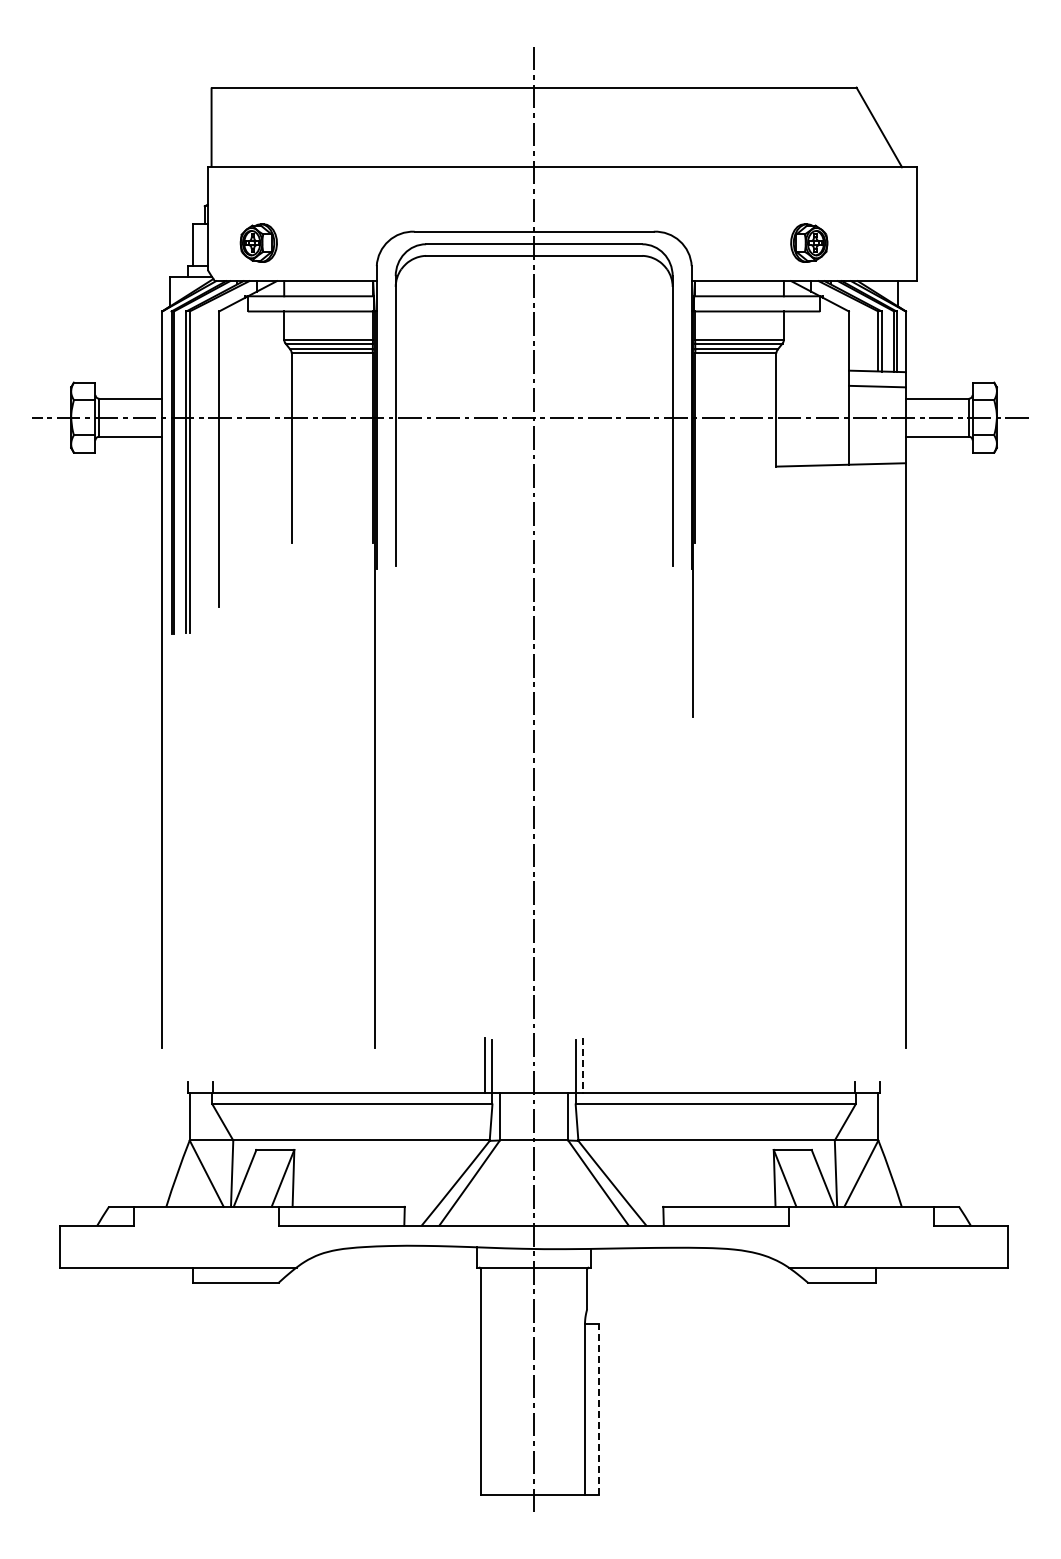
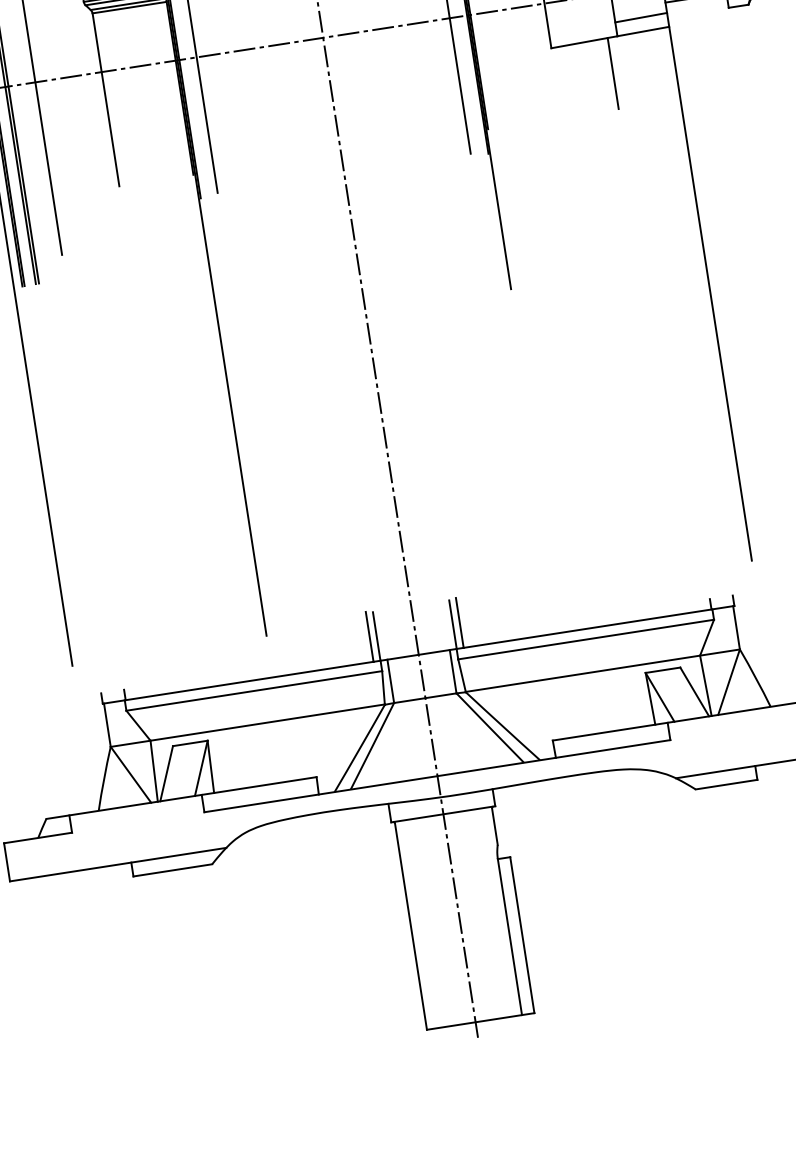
line: (876, 448) -> (640, 17), added
line: (838, 503) -> (613, 73), added
line: (583, 1066) -> (460, 623), dashed -> solid
line: (598, 1409) -> (522, 934), dashed -> solid

